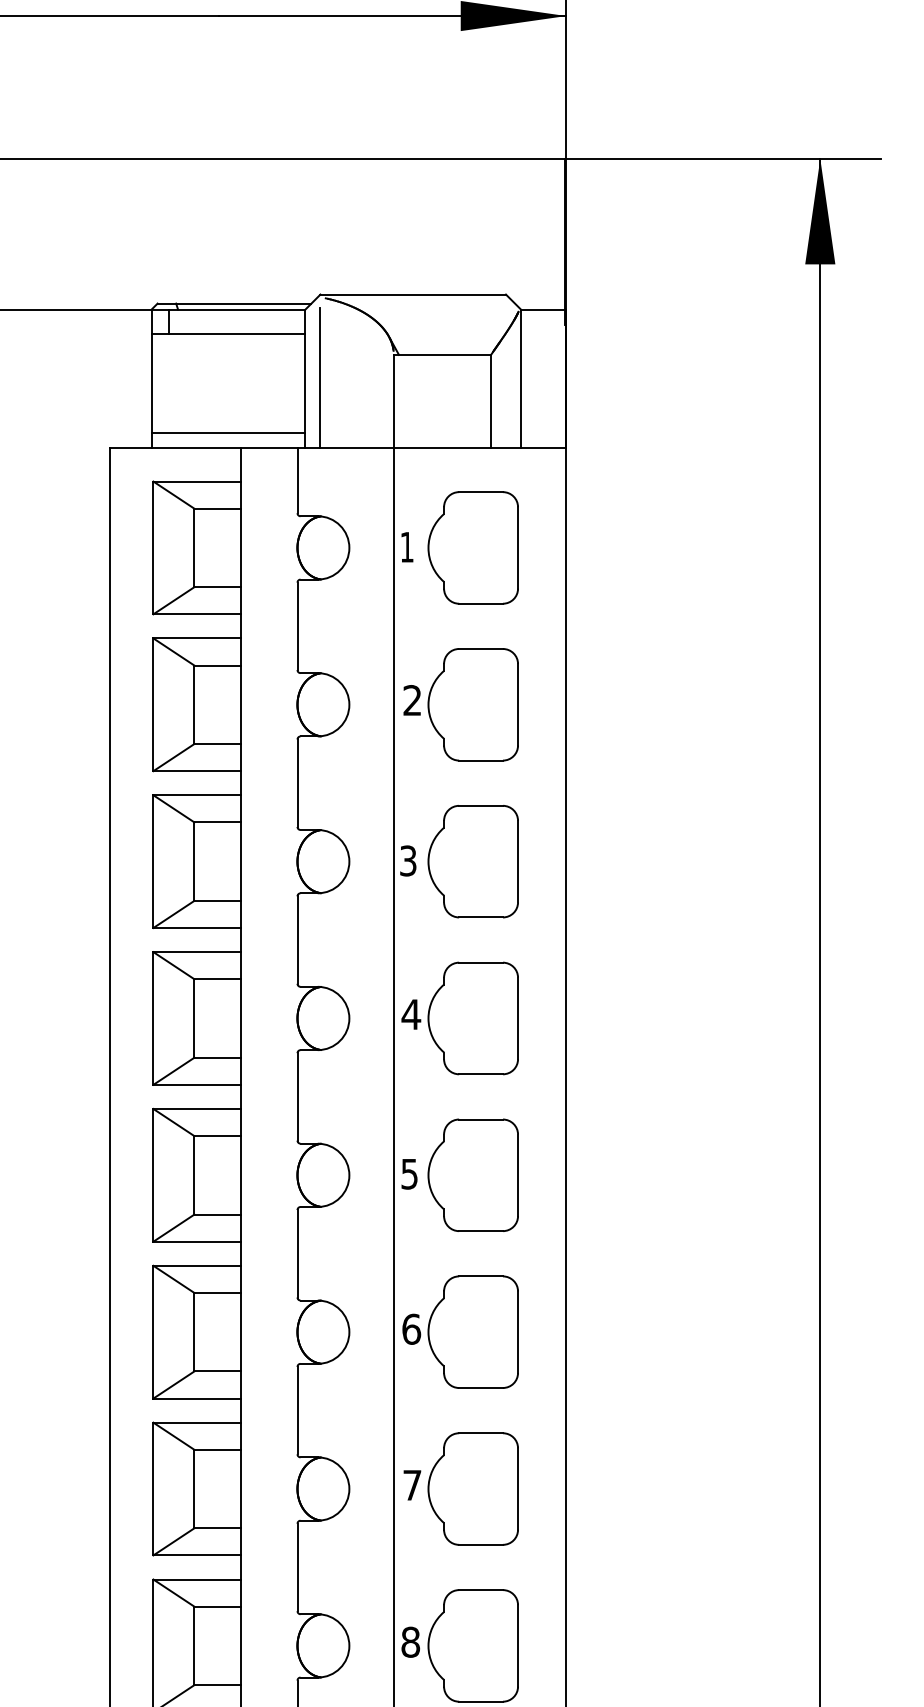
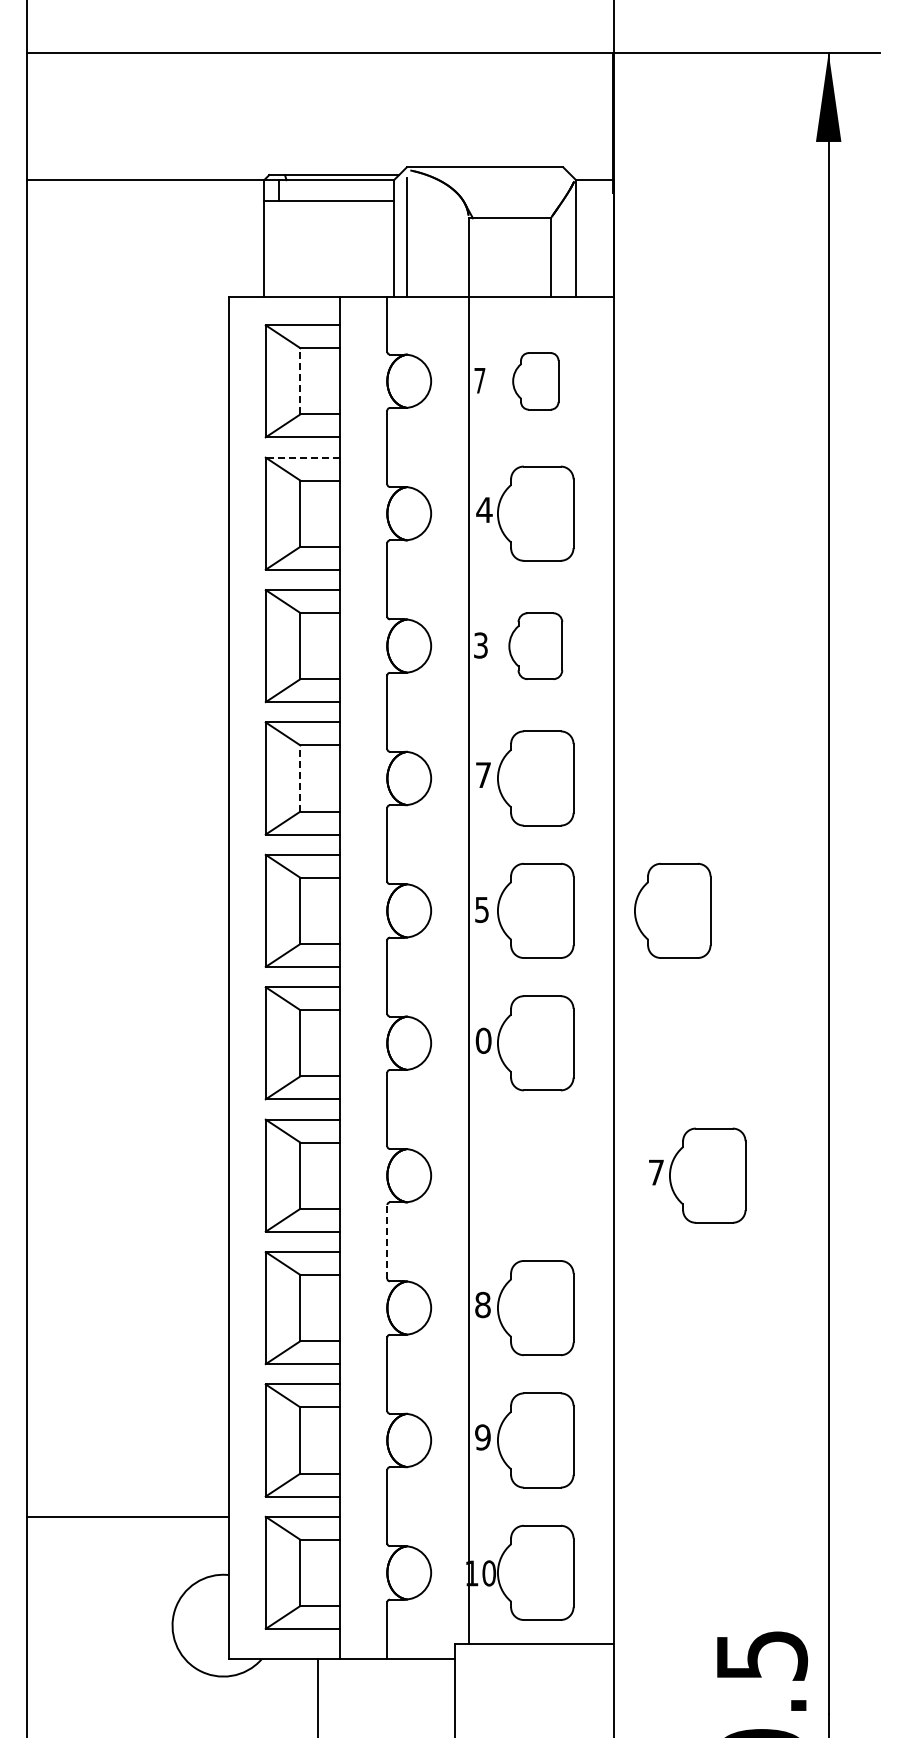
line: (228, 433) -> (329, 284), removed
line: (194, 546) -> (300, 380), solid -> dashed
text: (406, 546) -> (479, 380), 1 -> 7
part: (472, 548) -> (535, 381), size x0.6
line: (196, 638) -> (302, 457), solid -> dashed
text: (412, 699) -> (484, 509), 2 -> 4
part: (472, 862) -> (535, 646), size x0.7
text: (411, 1013) -> (483, 774), 4 -> 7
line: (194, 1018) -> (300, 778), solid -> dashed
part: (635, 1174) -> (672, 910), added
text: (411, 1328) -> (483, 1040), 6 -> 0
part: (461, 1488) -> (697, 1175), moved
line: (297, 1567) -> (387, 1241), solid -> dashed

